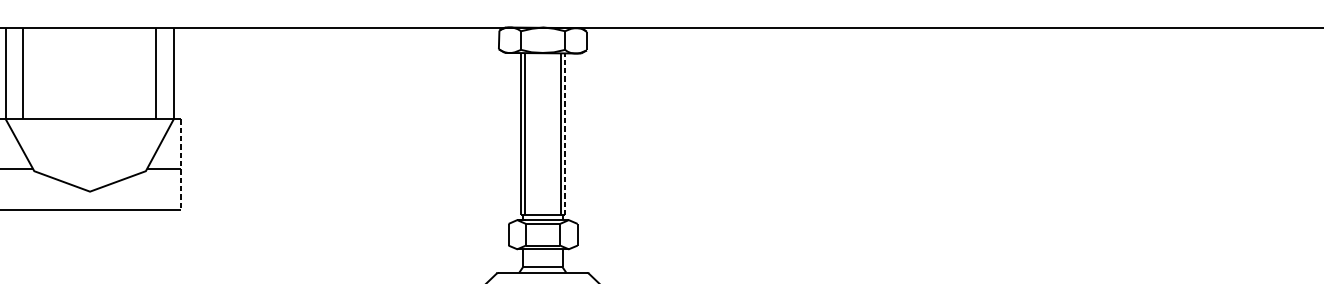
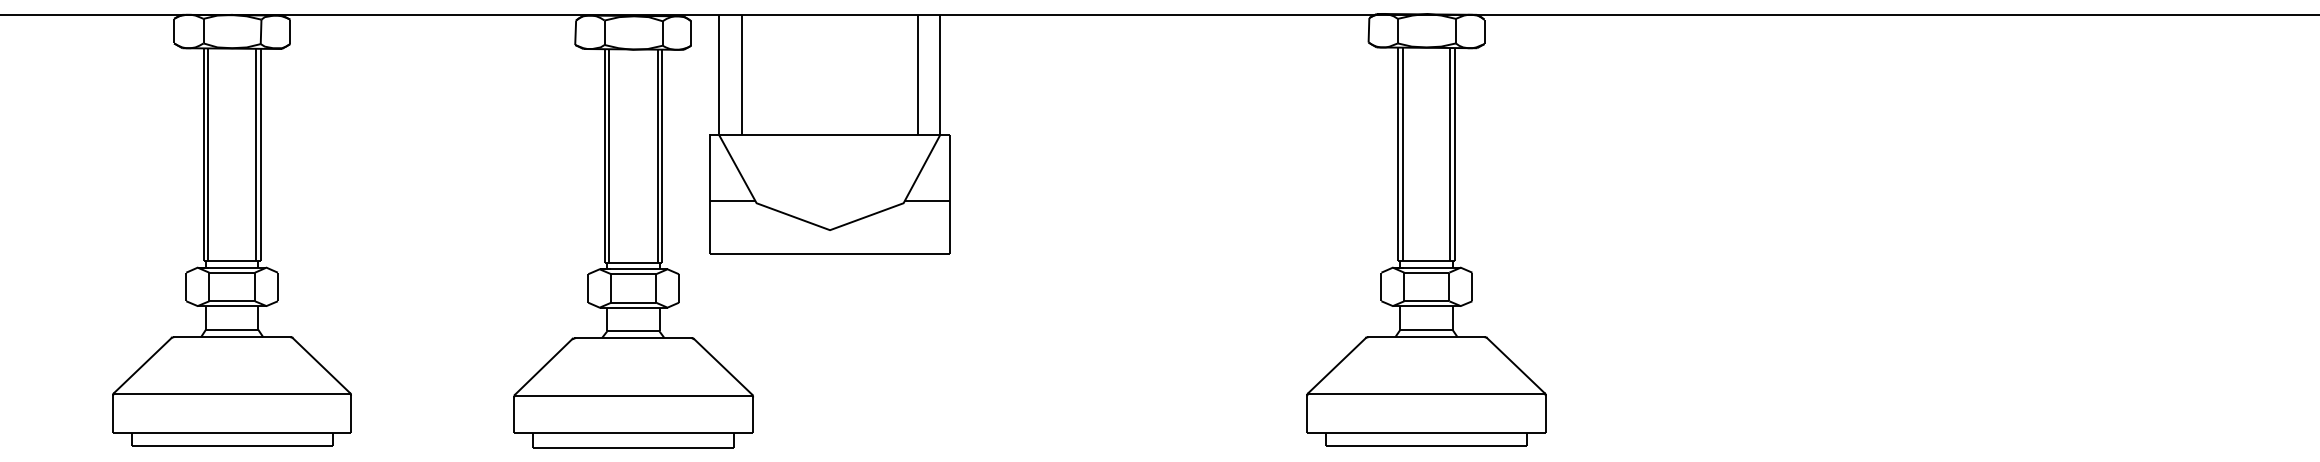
line: (564, 134) -> (1455, 154), dashed -> solid
line: (181, 164) -> (950, 194), dashed -> solid

